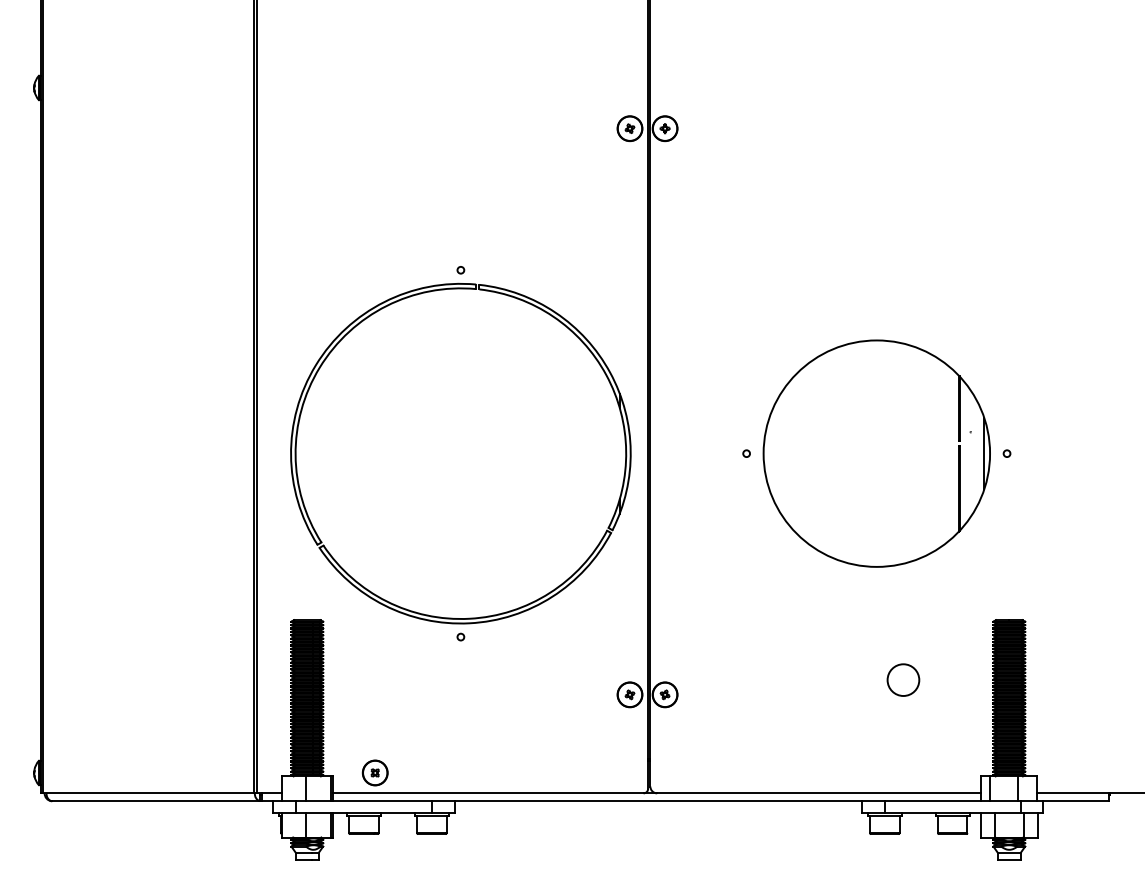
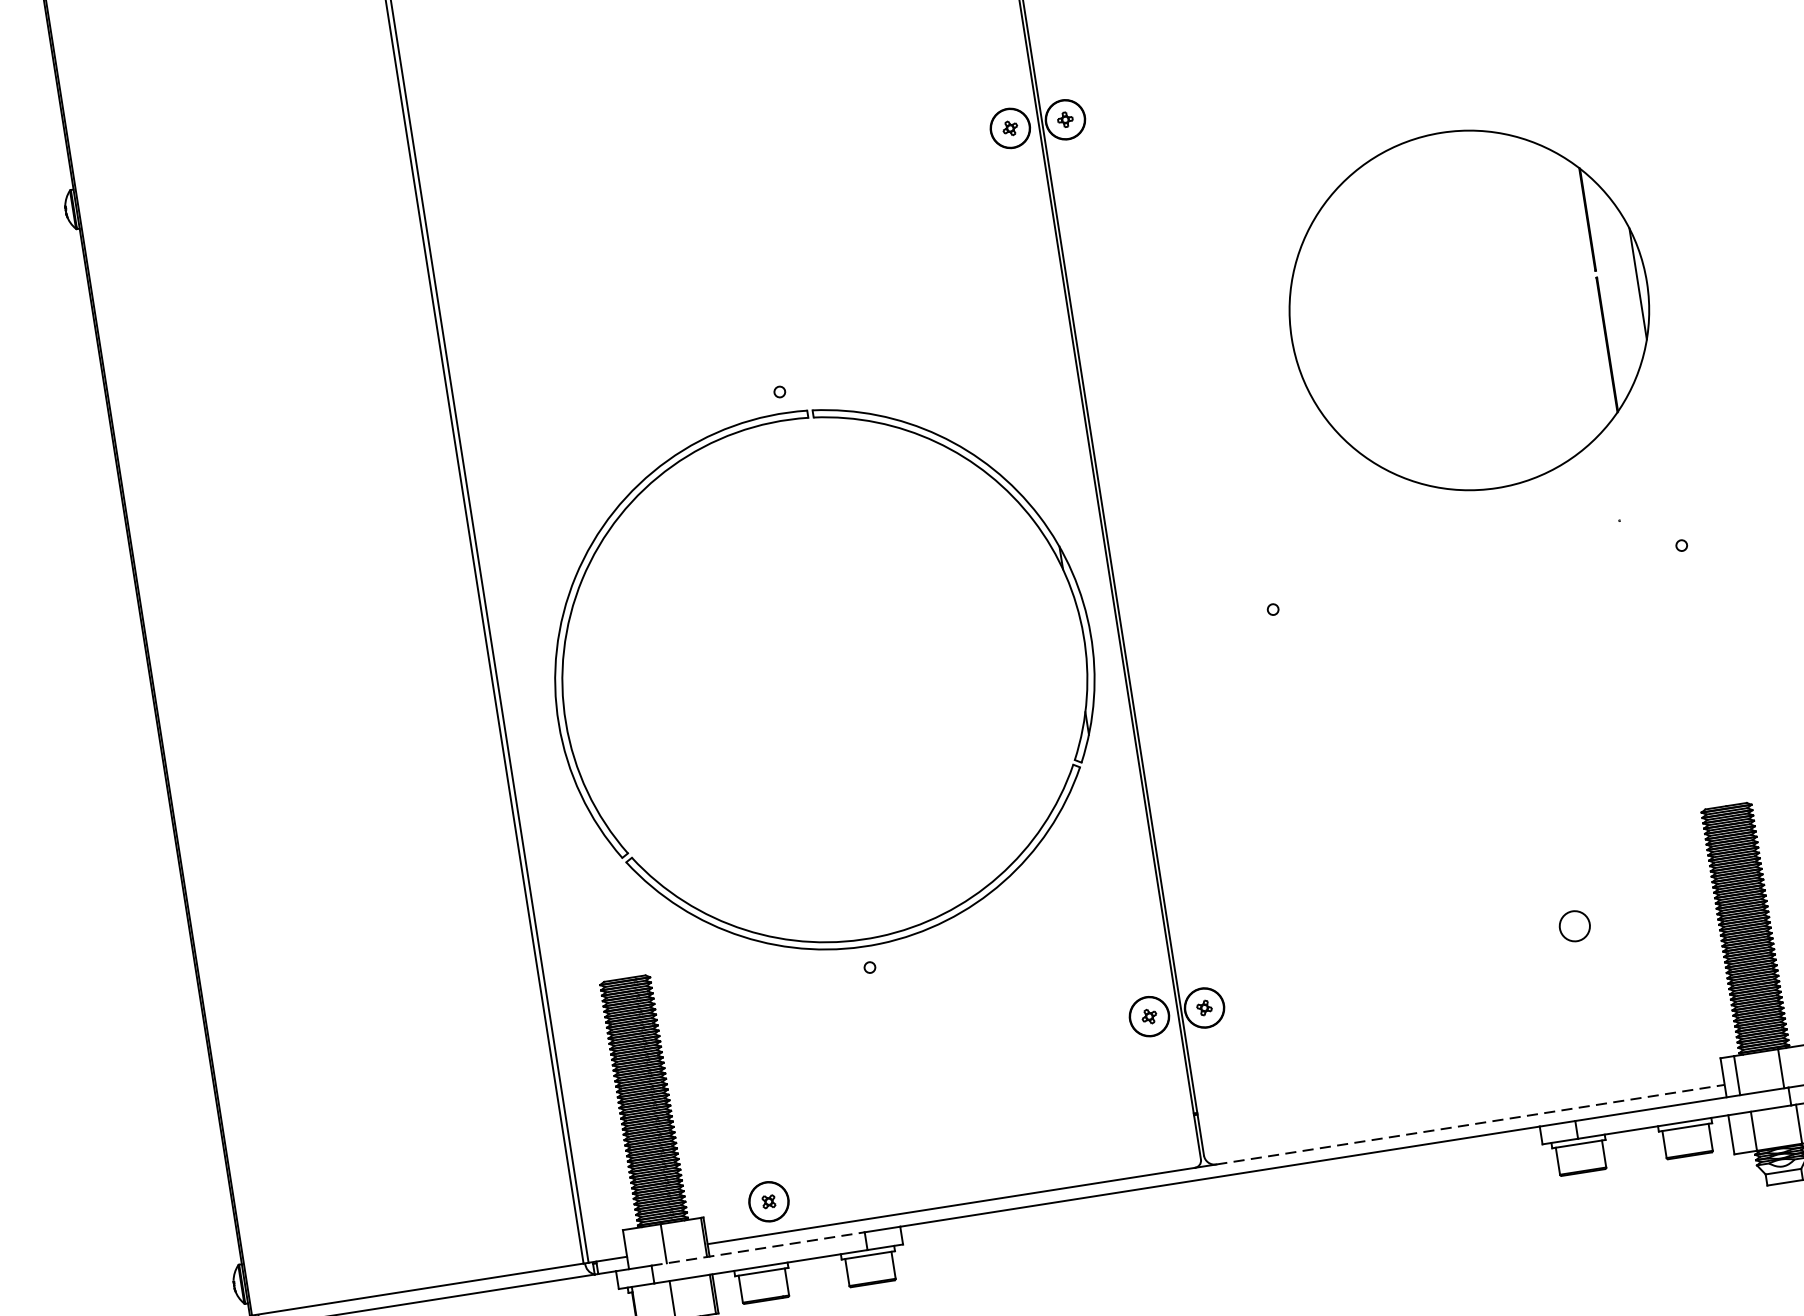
part: (876, 453) -> (1468, 310), moved
circle: (903, 679) -> (1574, 925), size x0.6
line: (819, 793) -> (1470, 1124), solid -> dashed
line: (363, 801) -> (757, 1249), solid -> dashed

